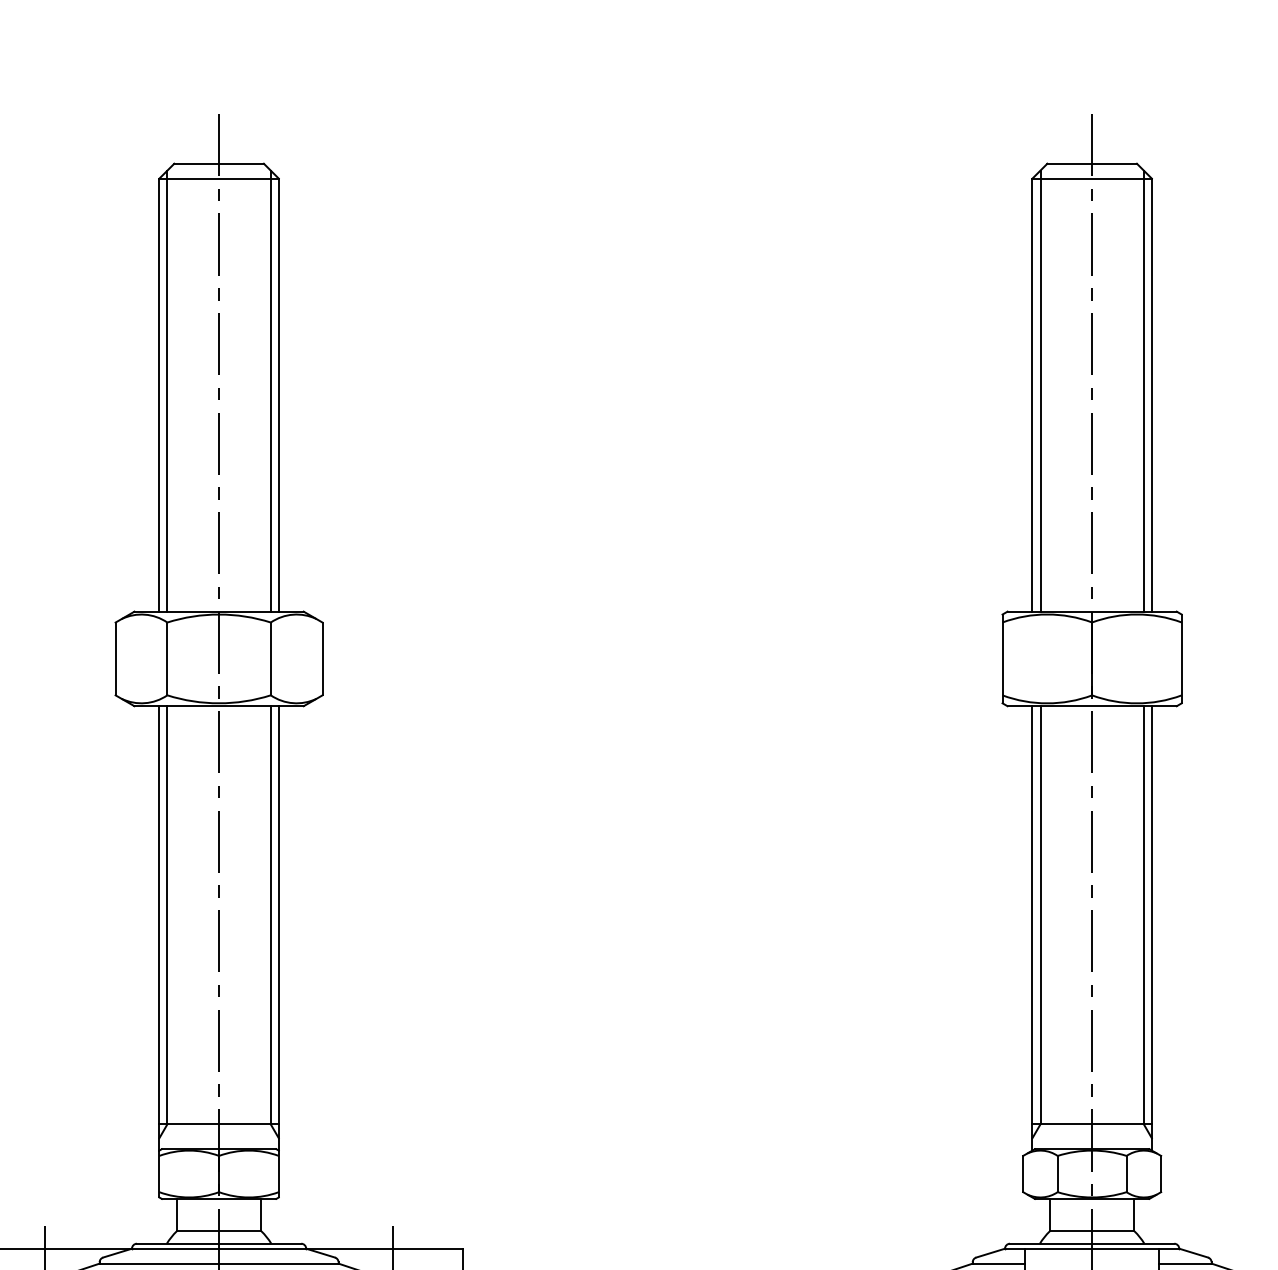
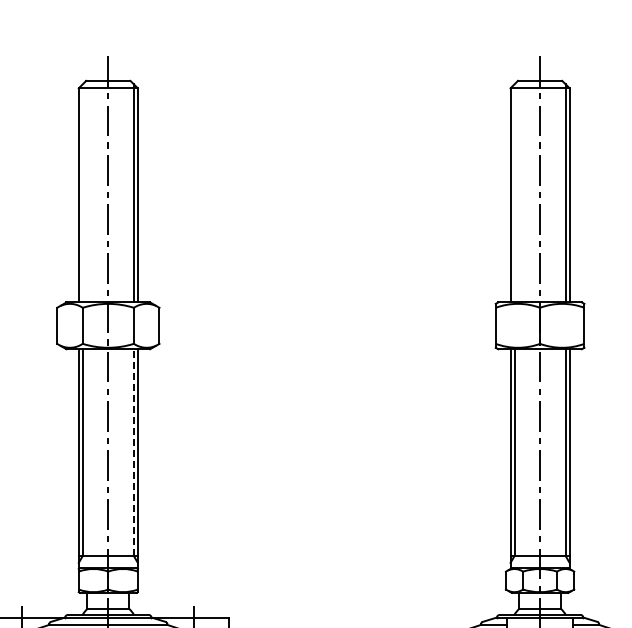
line: (166, 391) -> (82, 193), removed
line: (1040, 391) -> (514, 193), removed
line: (269, 915) -> (133, 452), solid -> dashed

